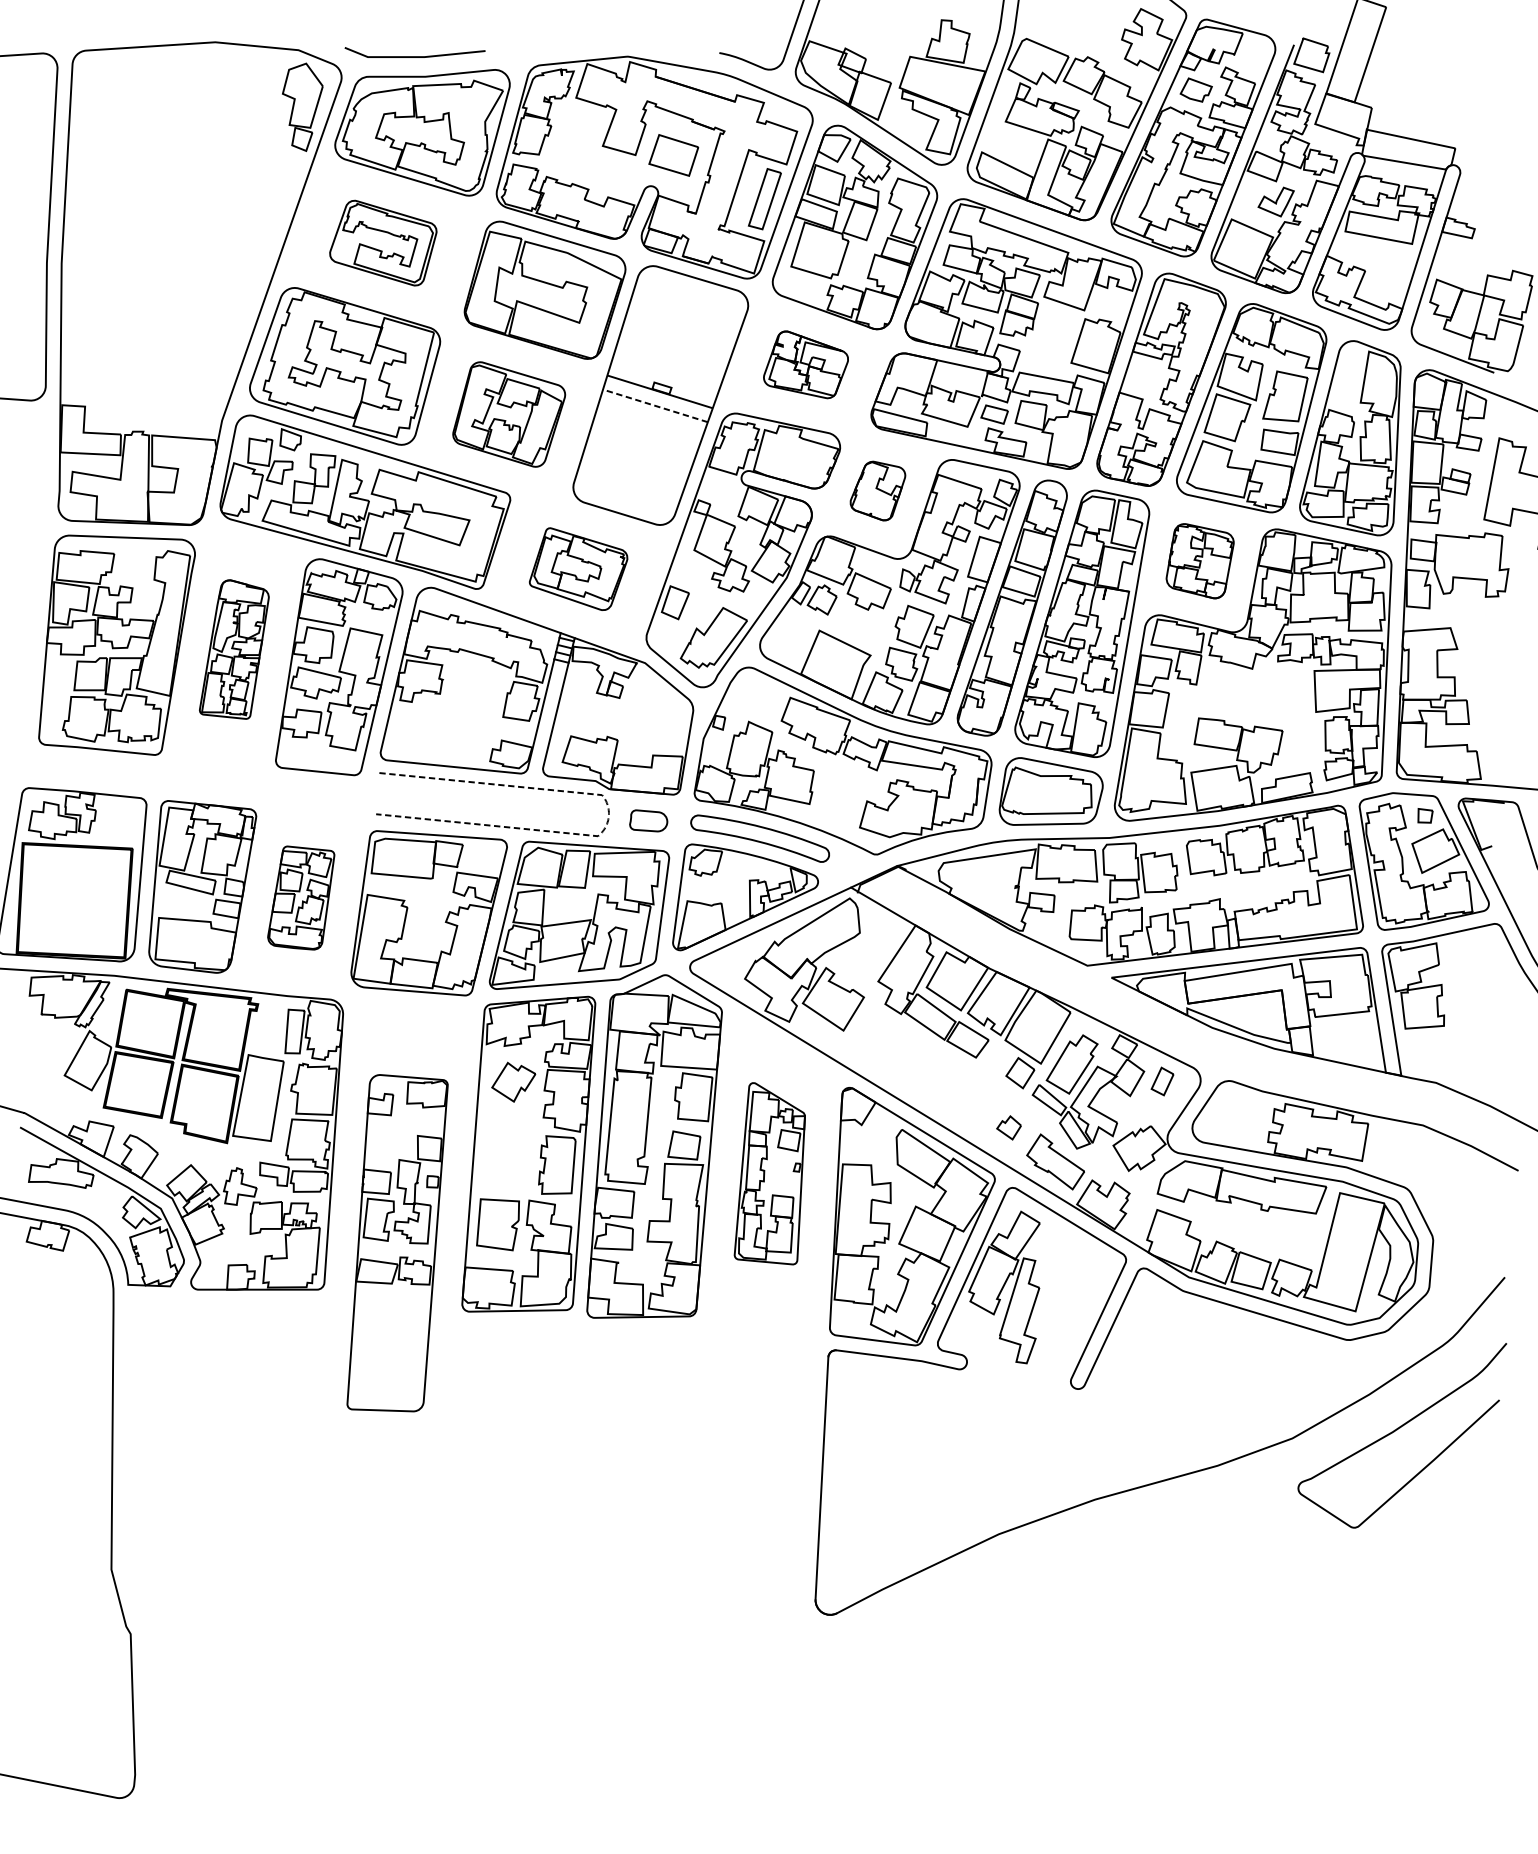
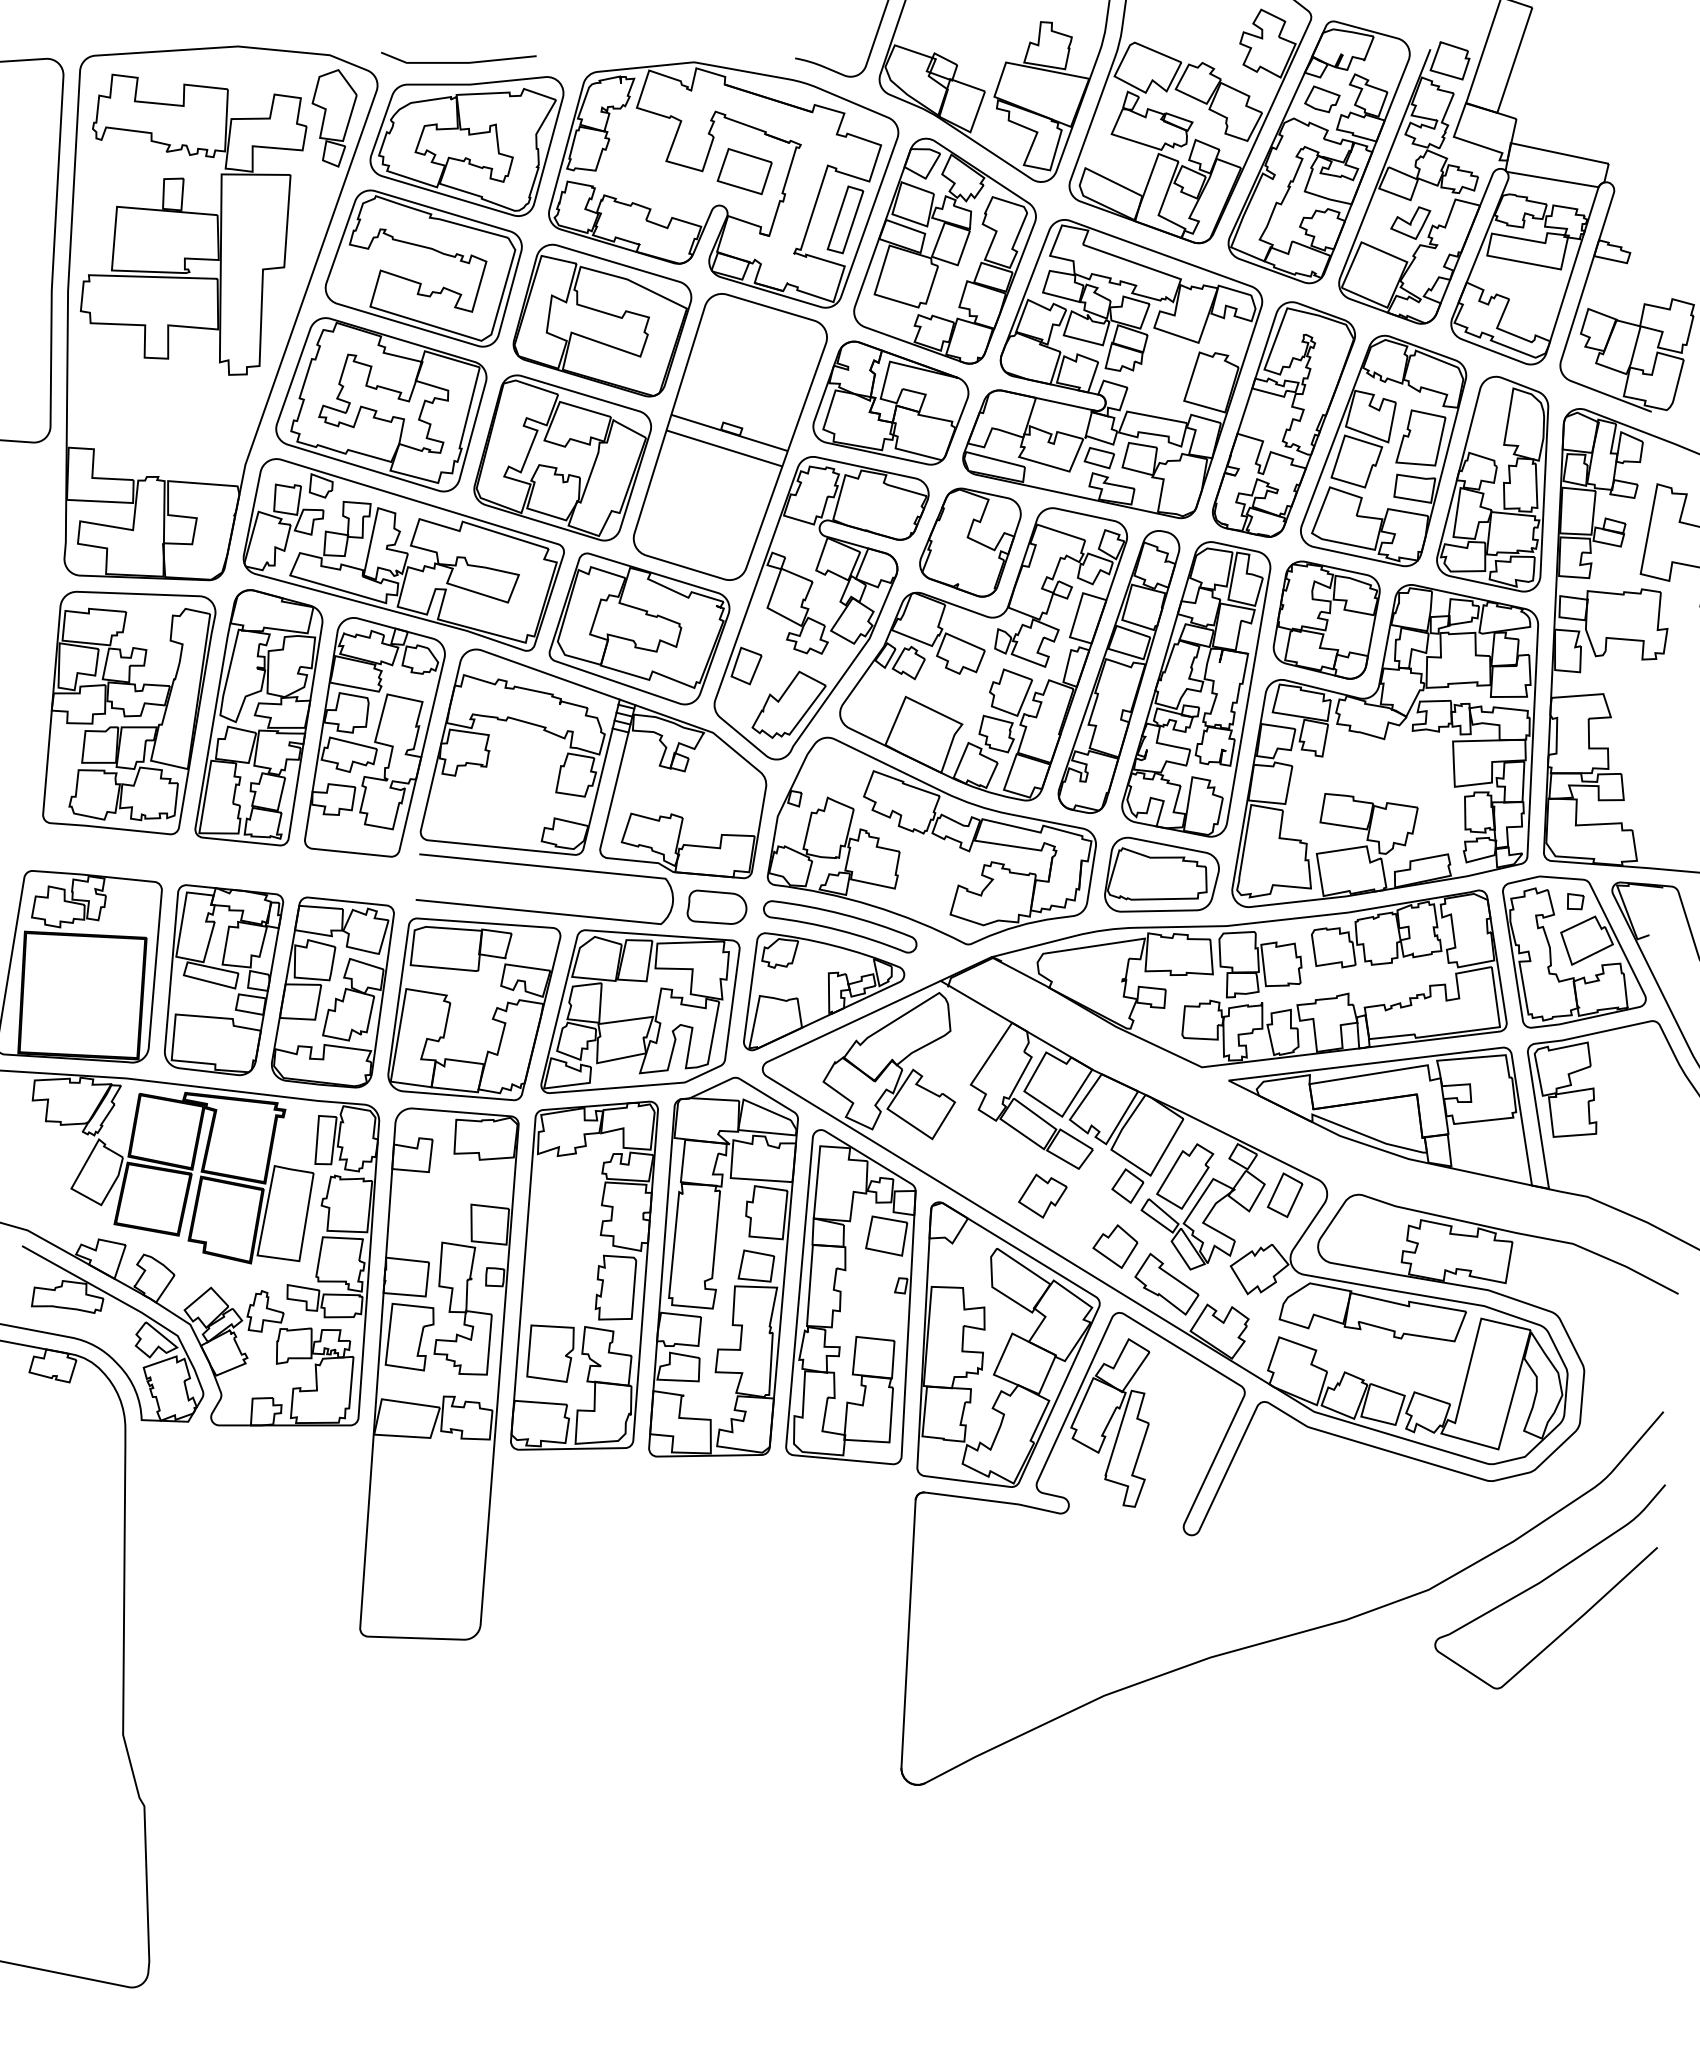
part: (175, 203) -> (193, 224), added
part: (383, 243) -> (423, 268), size x1.67
part: (805, 364) -> (890, 402), size x1.67
line: (655, 405) -> (724, 448), dashed -> solid
part: (508, 414) -> (562, 457), size x1.43
part: (878, 490) -> (970, 542), size x1.67
part: (1200, 560) -> (1326, 619), size x1.43
part: (578, 568) -> (639, 628), size x1.67
part: (233, 649) -> (258, 717), size x1.67
line: (608, 816) -> (672, 902), dashed -> solid
part: (648, 820) -> (716, 906), size x1.43
part: (300, 898) -> (332, 992), size x1.67
part: (513, 1081) -> (1042, 1195), moved
part: (1162, 1081) -> (1284, 1195), size x1.43
part: (1009, 1127) -> (1115, 1246), size x1.67
part: (769, 1173) -> (850, 1297), size x1.67
part: (397, 1242) -> (439, 1373), size x1.43

